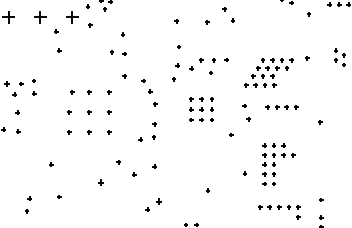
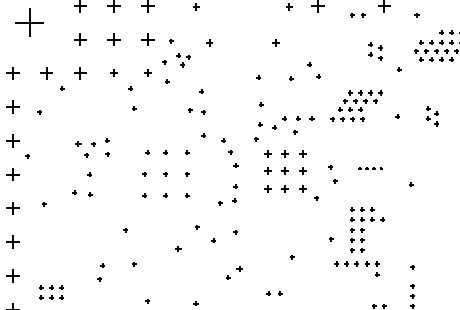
part: (39, 17) -> (113, 73), size x0.6
part: (71, 17) -> (147, 73), size x0.6
part: (268, 72) -> (356, 105), moved
part: (281, 106) -> (370, 168), size x0.7
part: (201, 109) -> (285, 171), size x1.6
part: (278, 211) -> (356, 268), moved

